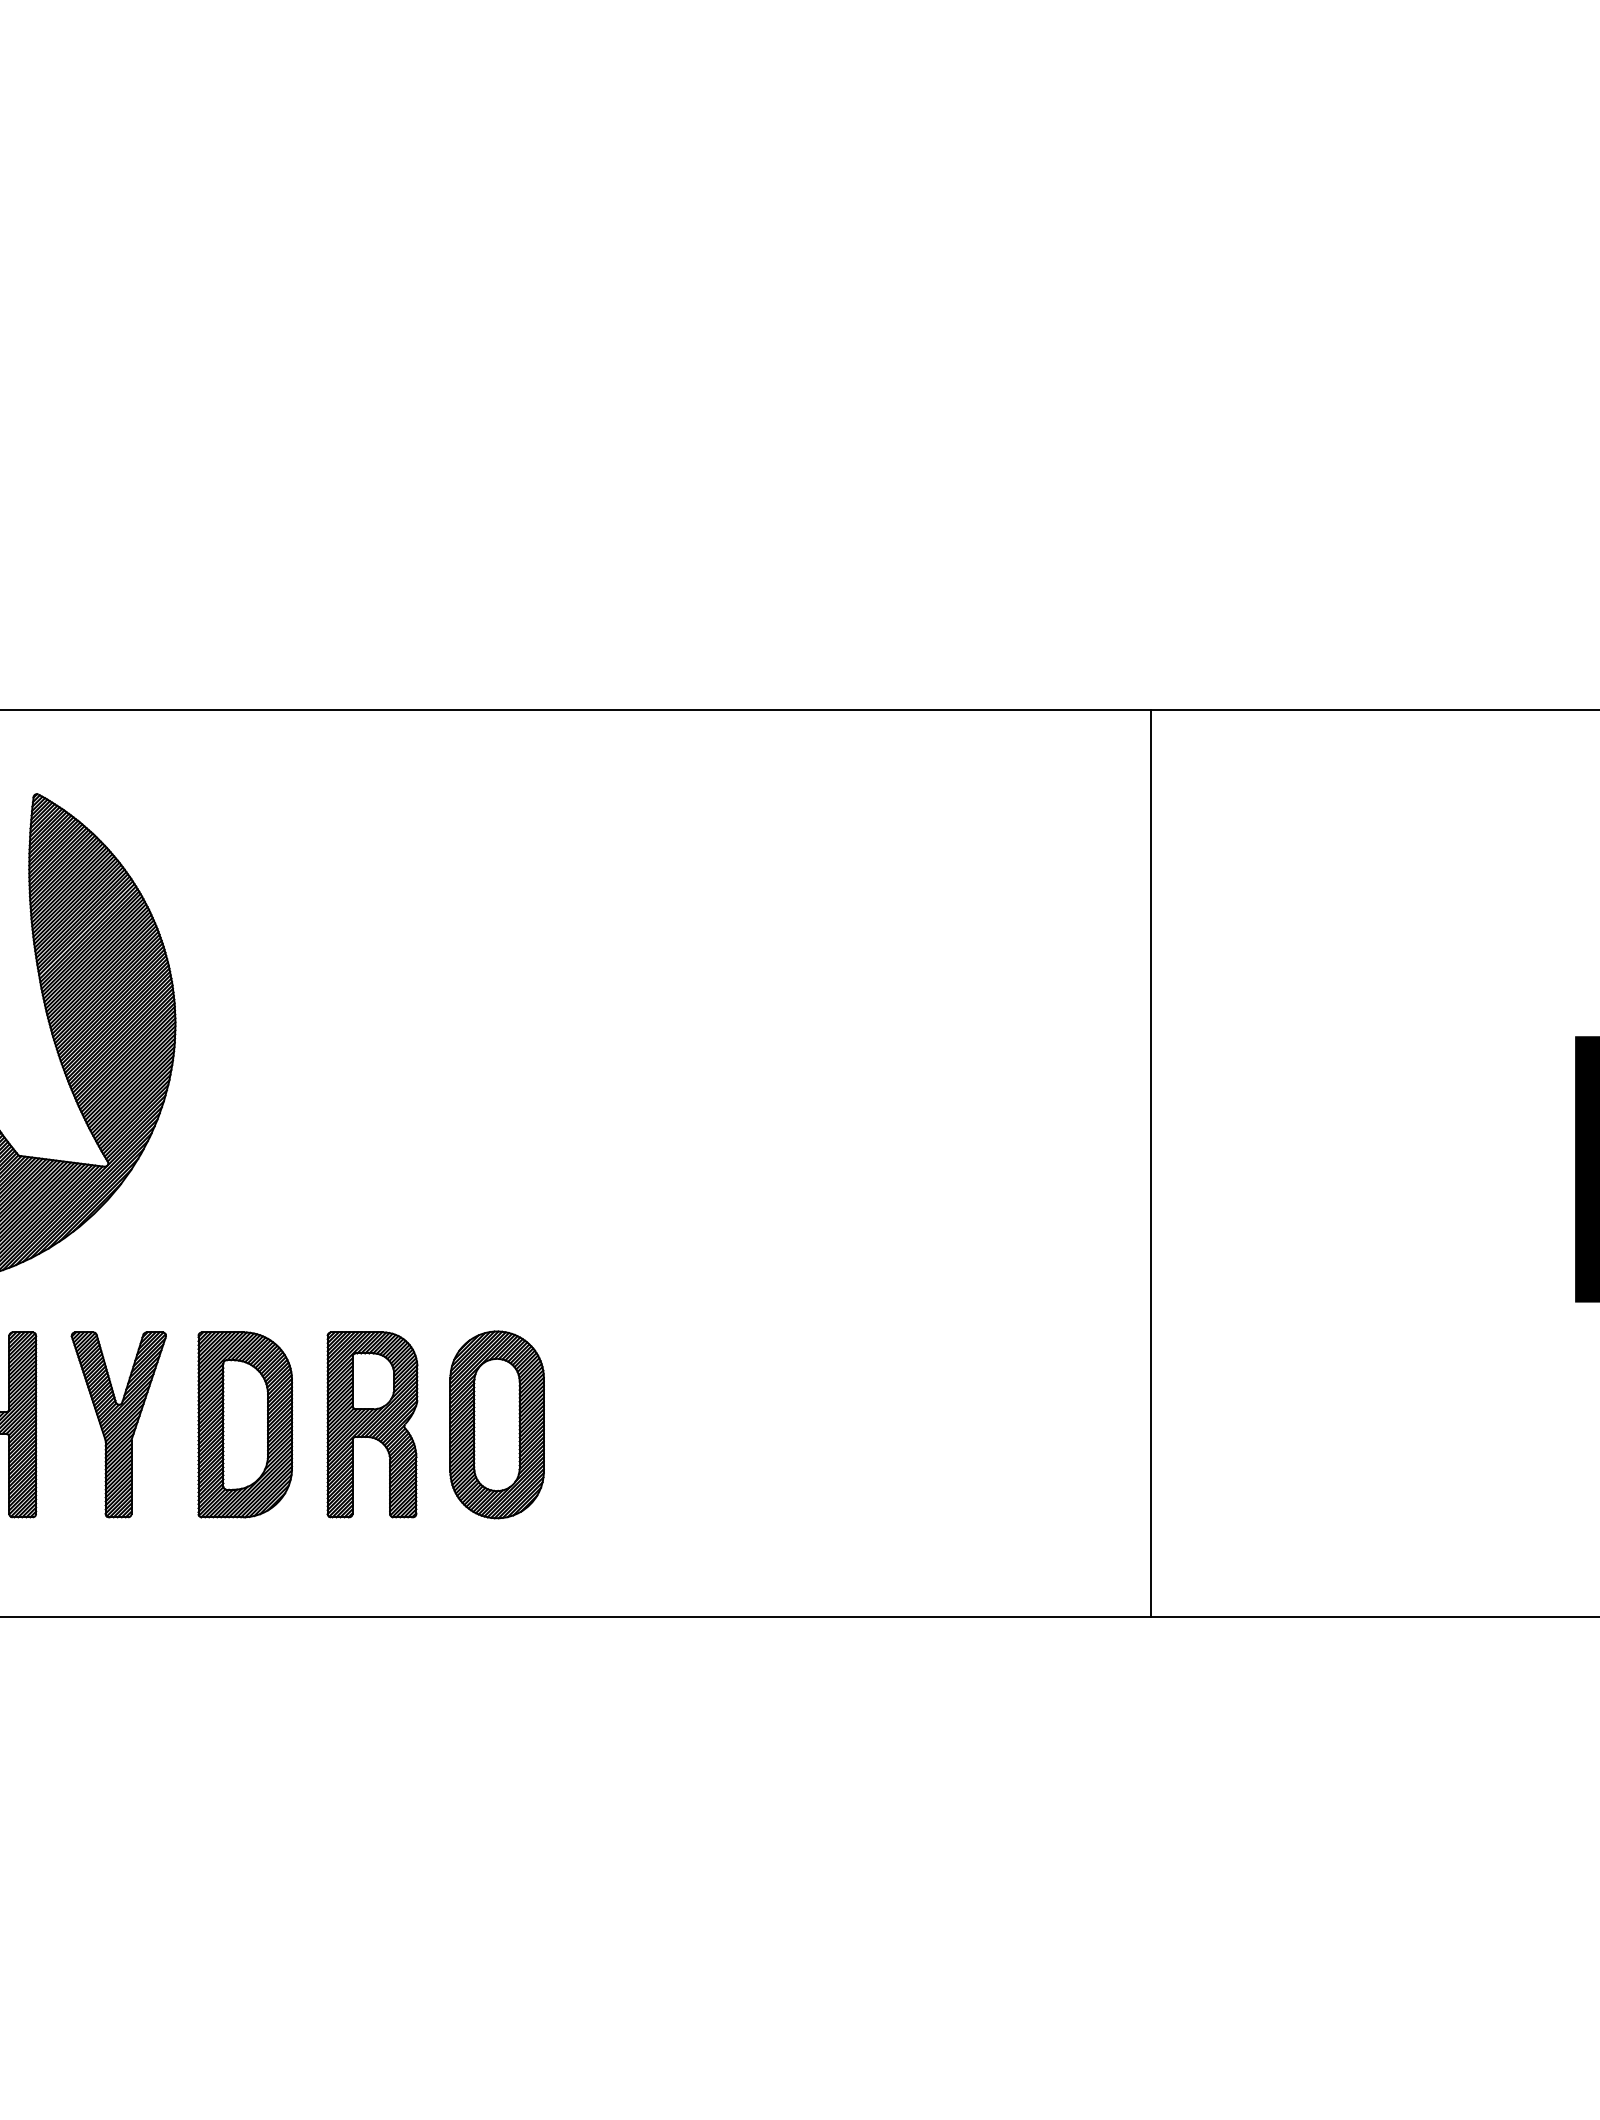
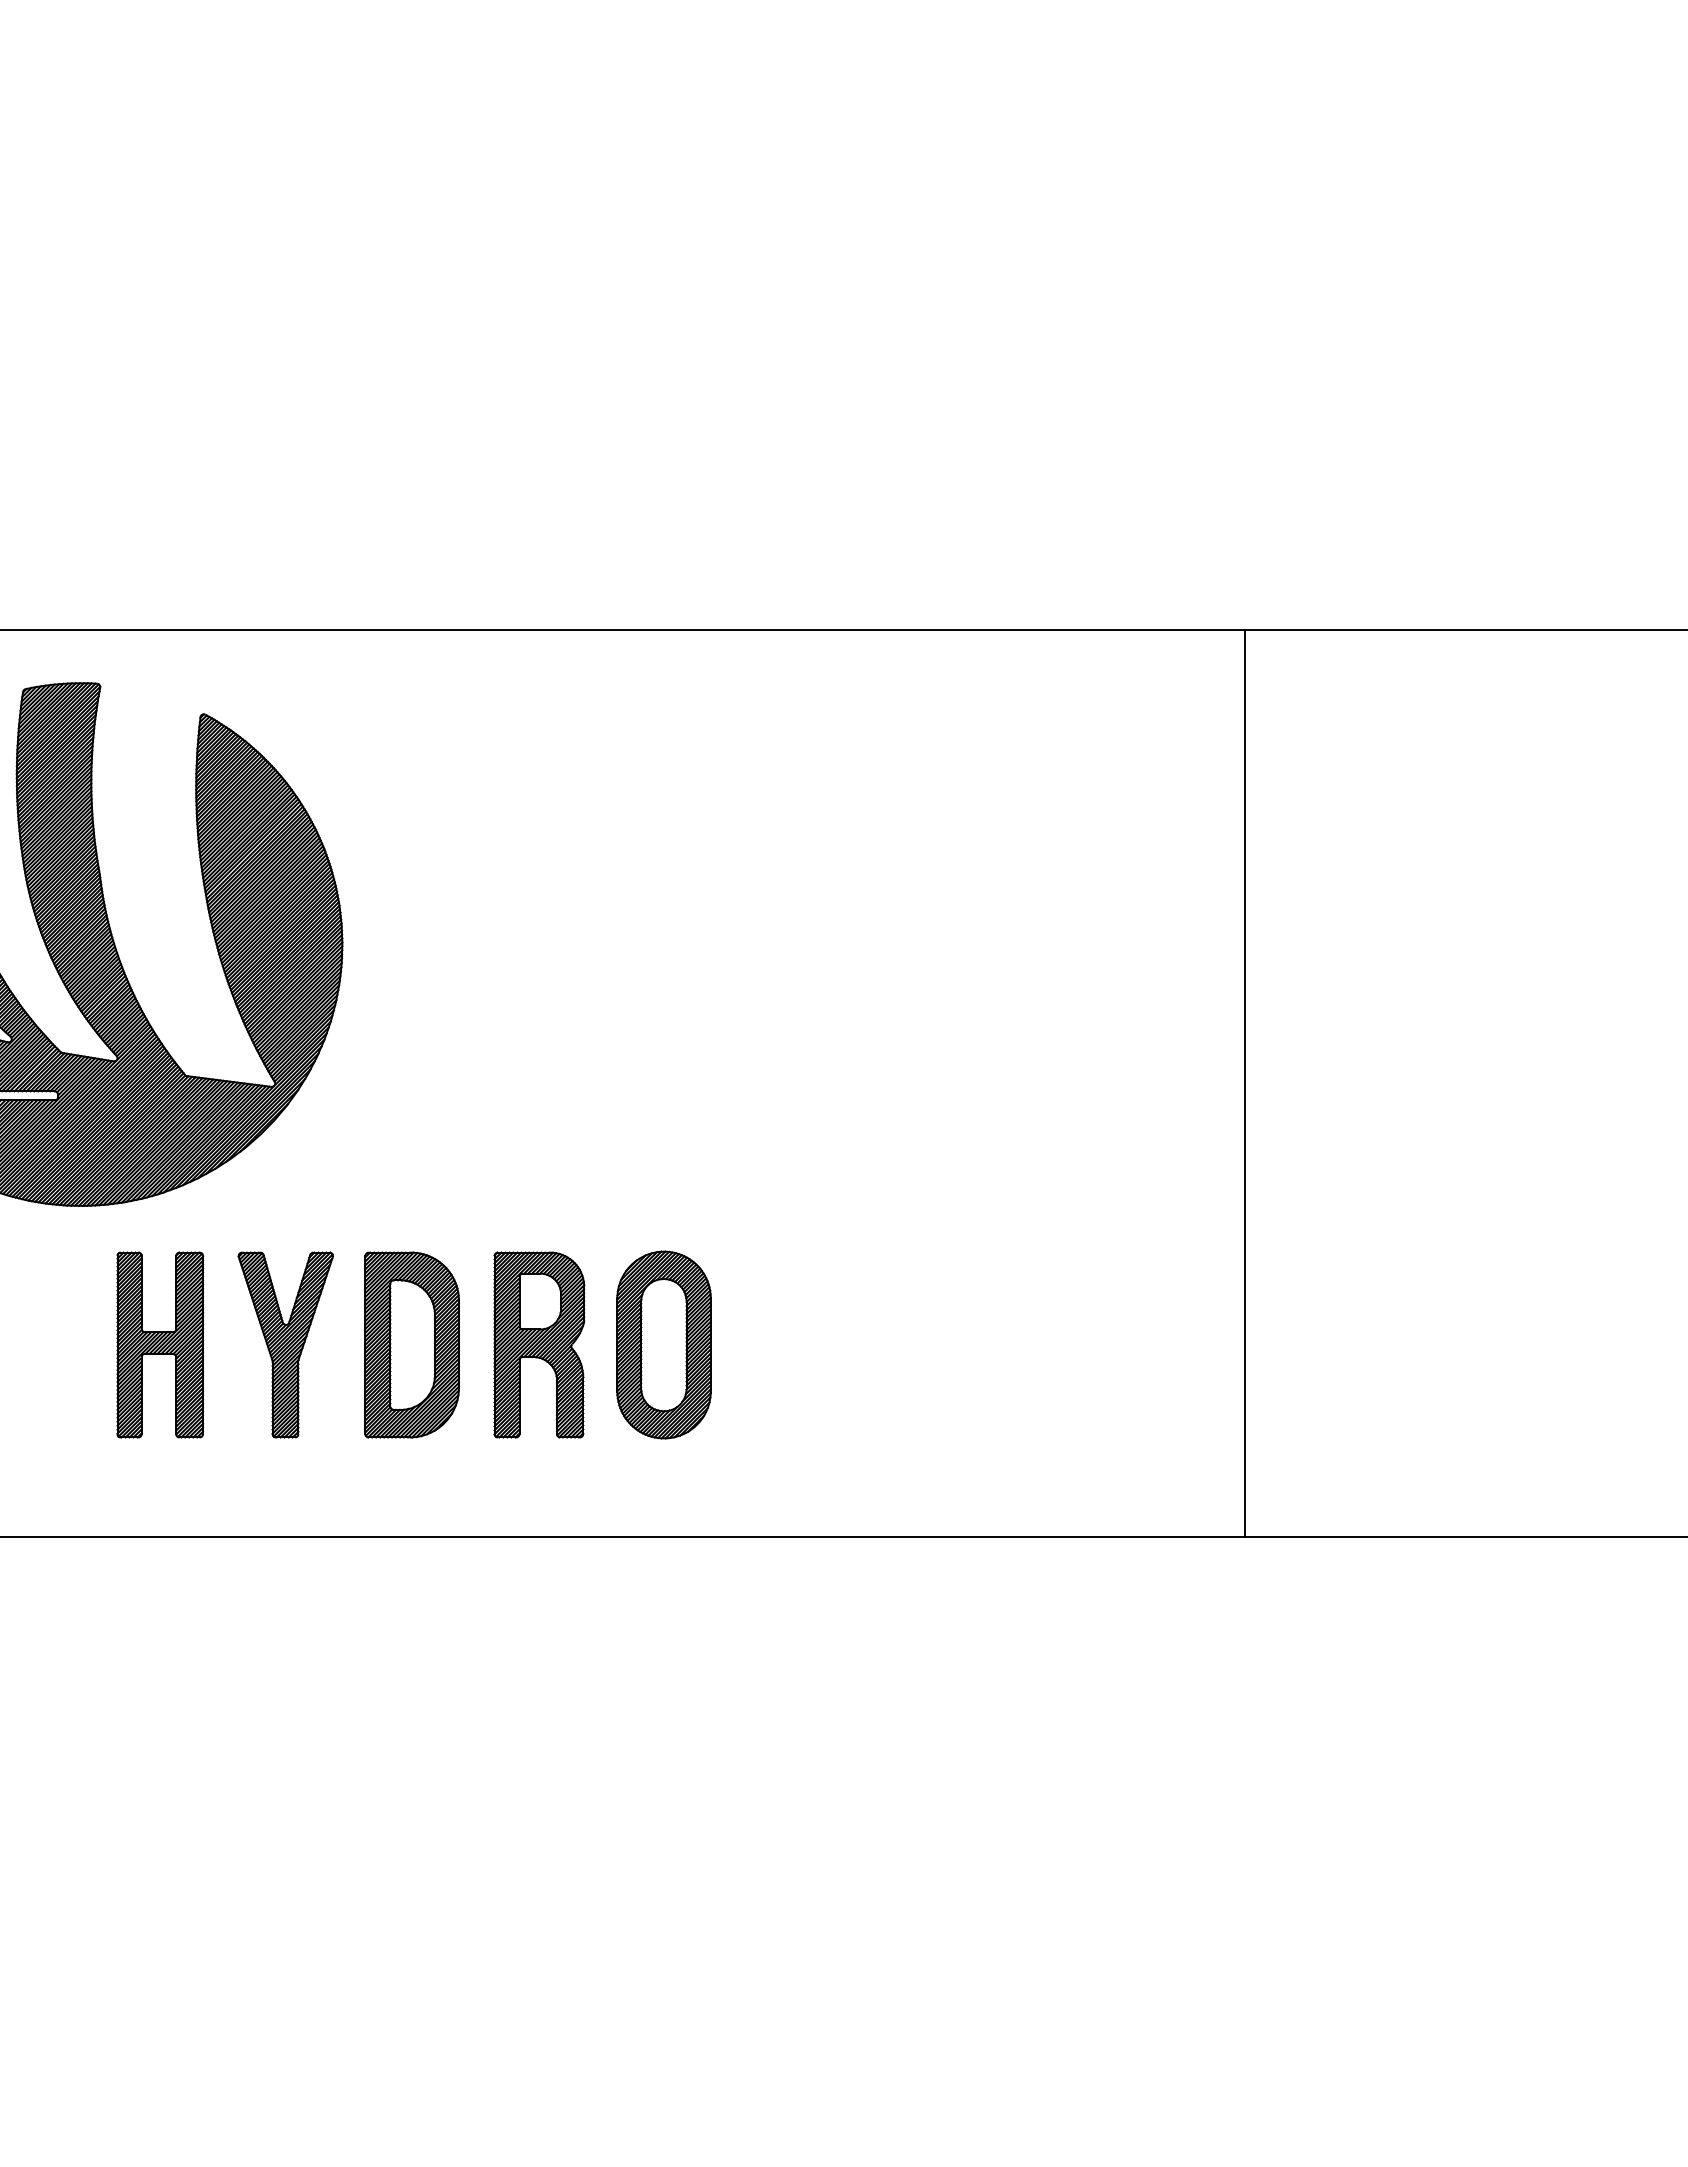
line: (1150, 1163) -> (1244, 1083), moved

